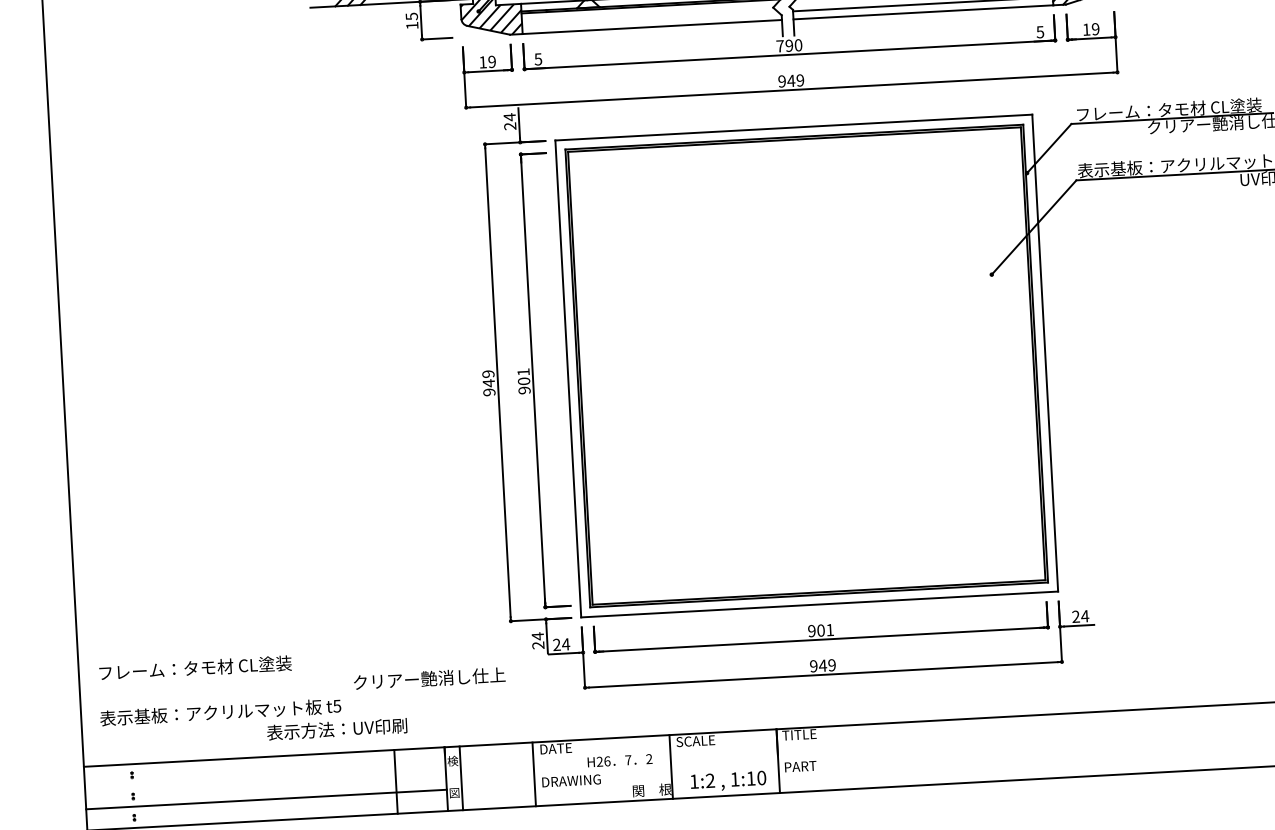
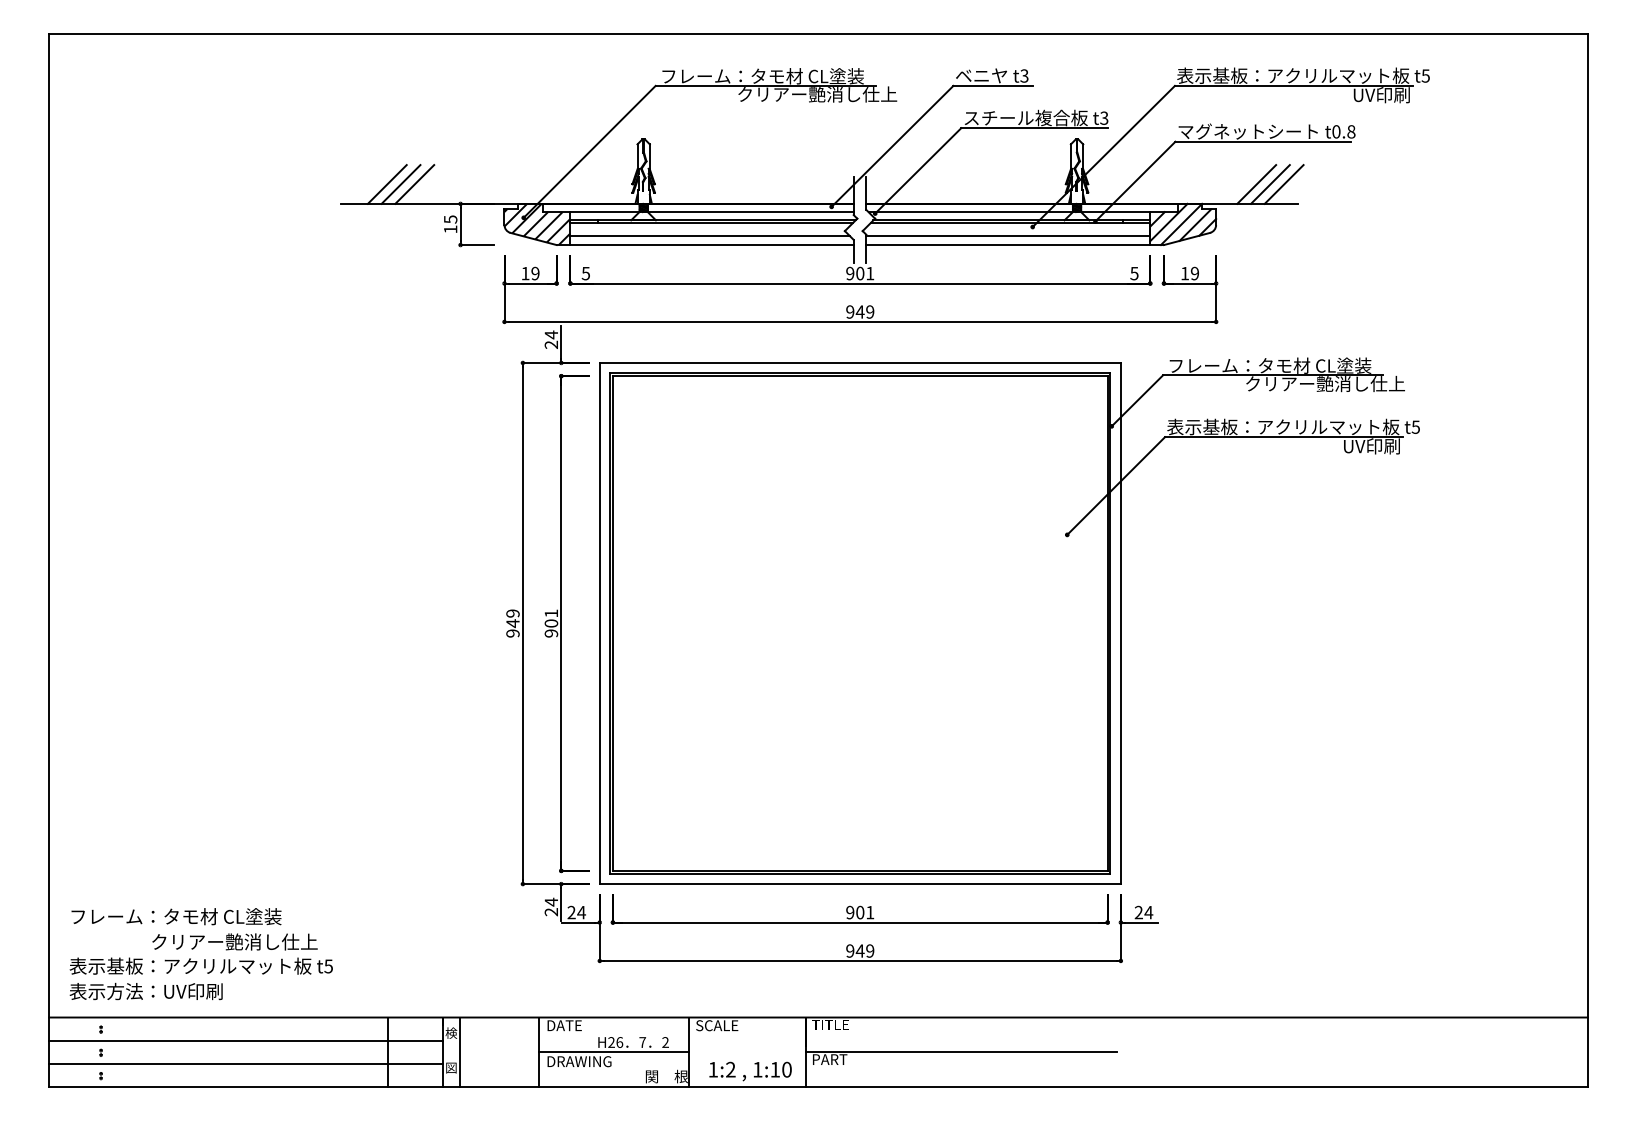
line: (650, 19) -> (710, 236), added
text: (789, 45) -> (860, 273), 790 -> 901
text: (429, 678) -> (234, 941), moved
text: (336, 729) -> (145, 991), moved
line: (920, 753) -> (961, 1052), added
line: (602, 770) -> (613, 1052), added
line: (265, 778) -> (246, 1040), added

